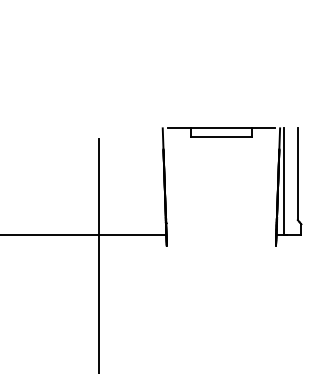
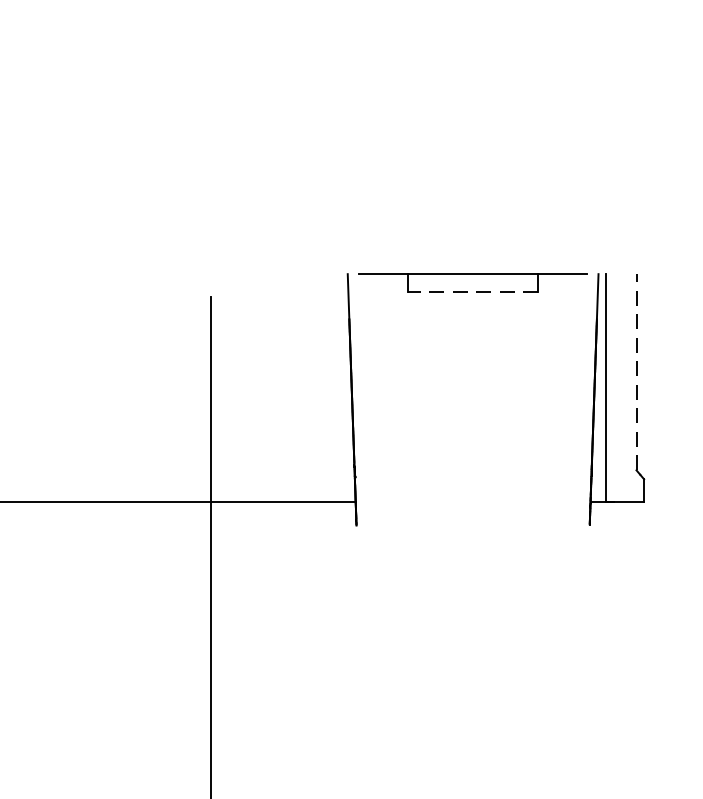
line: (220, 136) -> (471, 291), solid -> dashed
line: (297, 174) -> (635, 372), solid -> dashed

